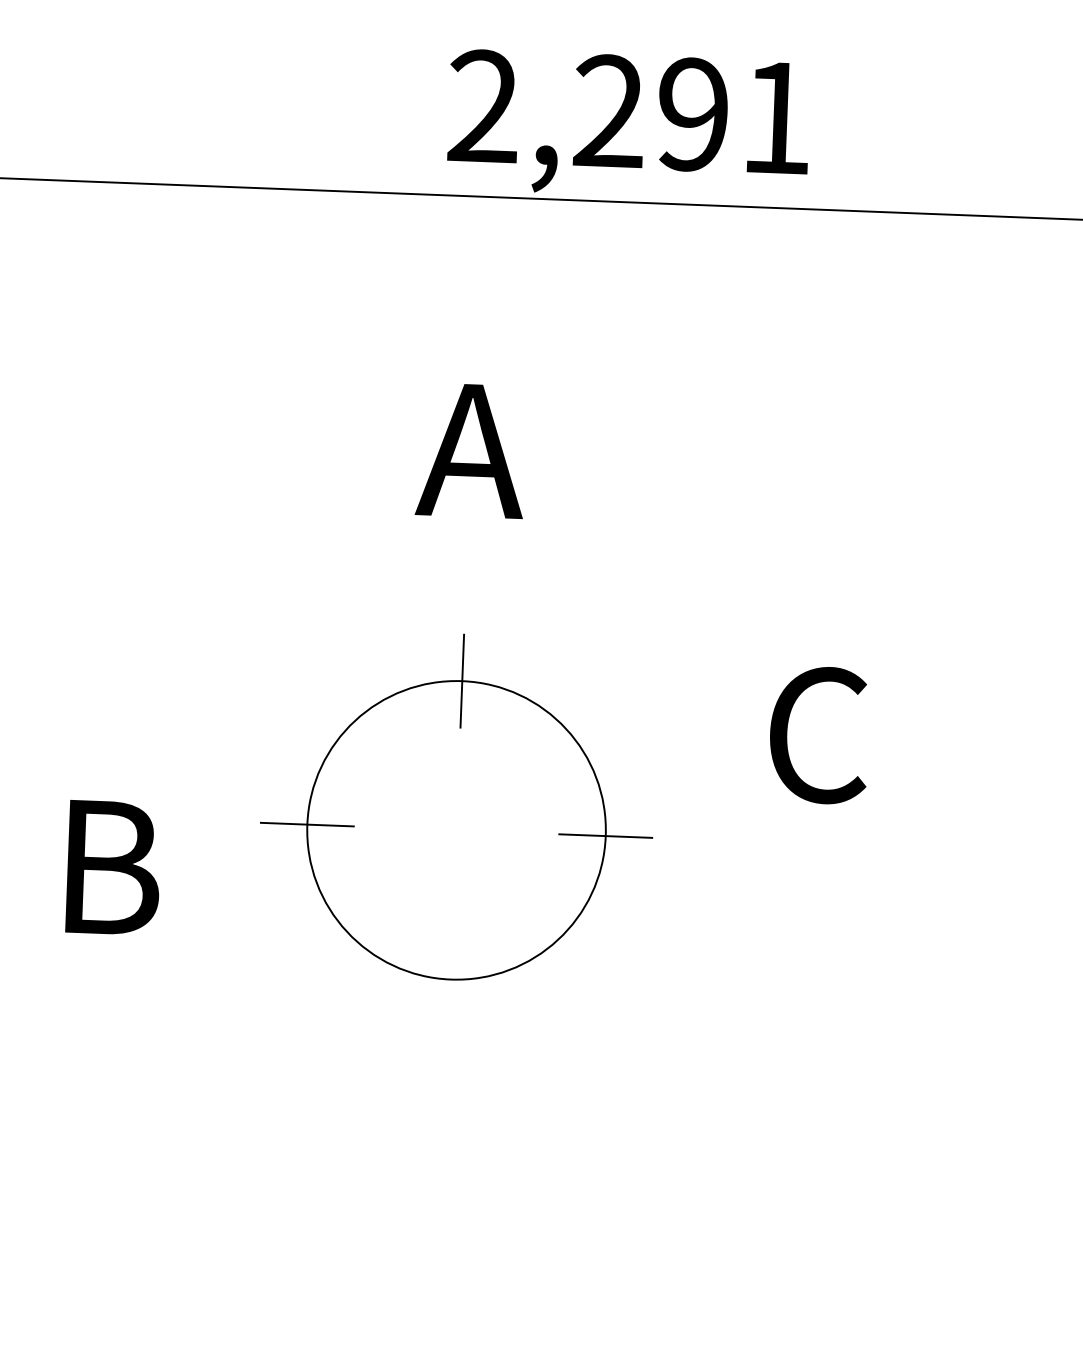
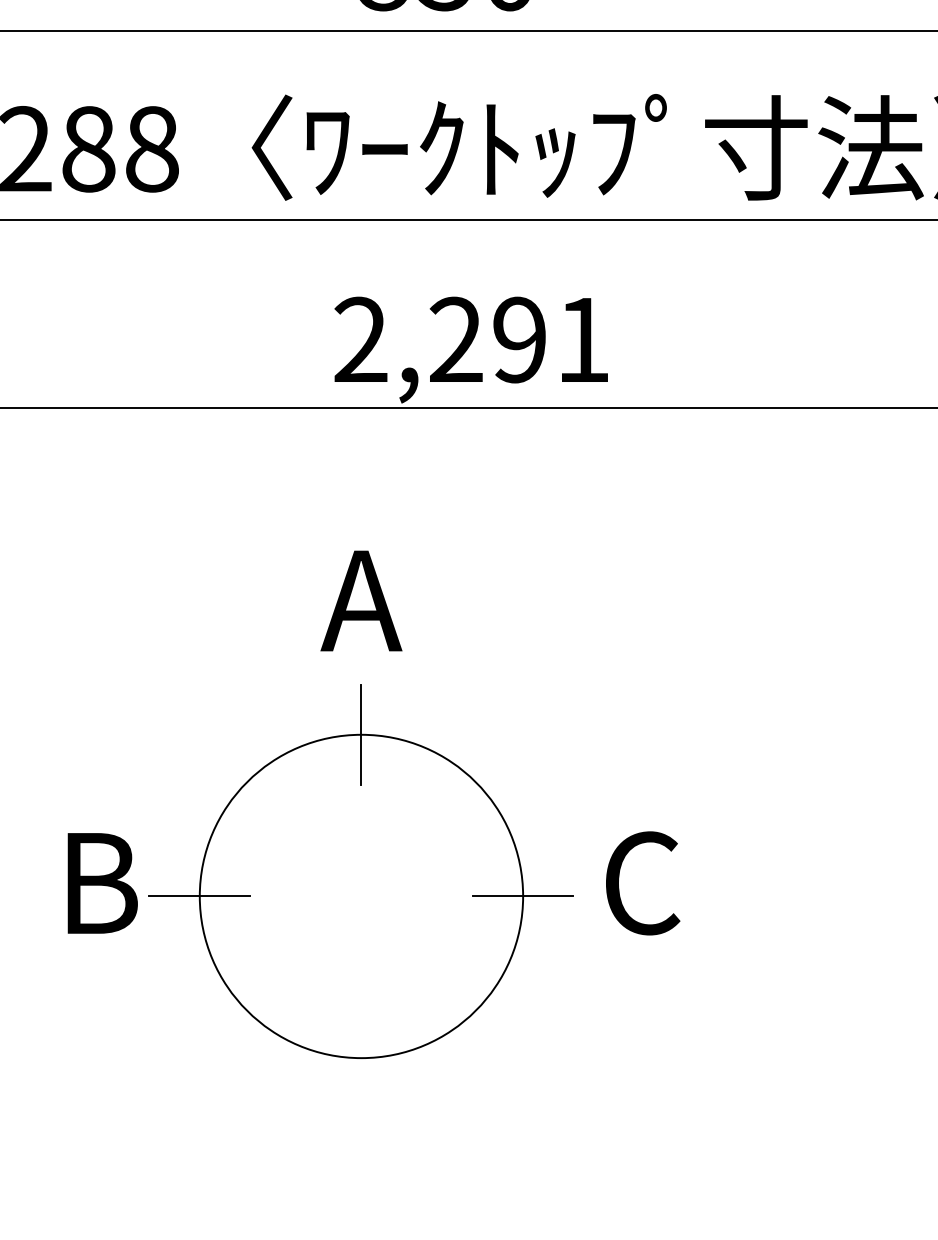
text: (819, 735) -> (643, 883), moved
part: (456, 807) -> (360, 871), size x1.43
text: (113, 868) -> (102, 883), moved

